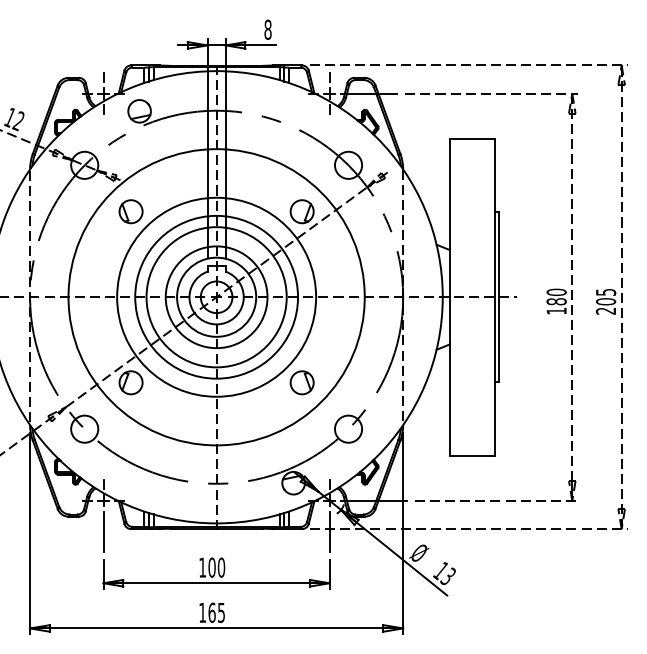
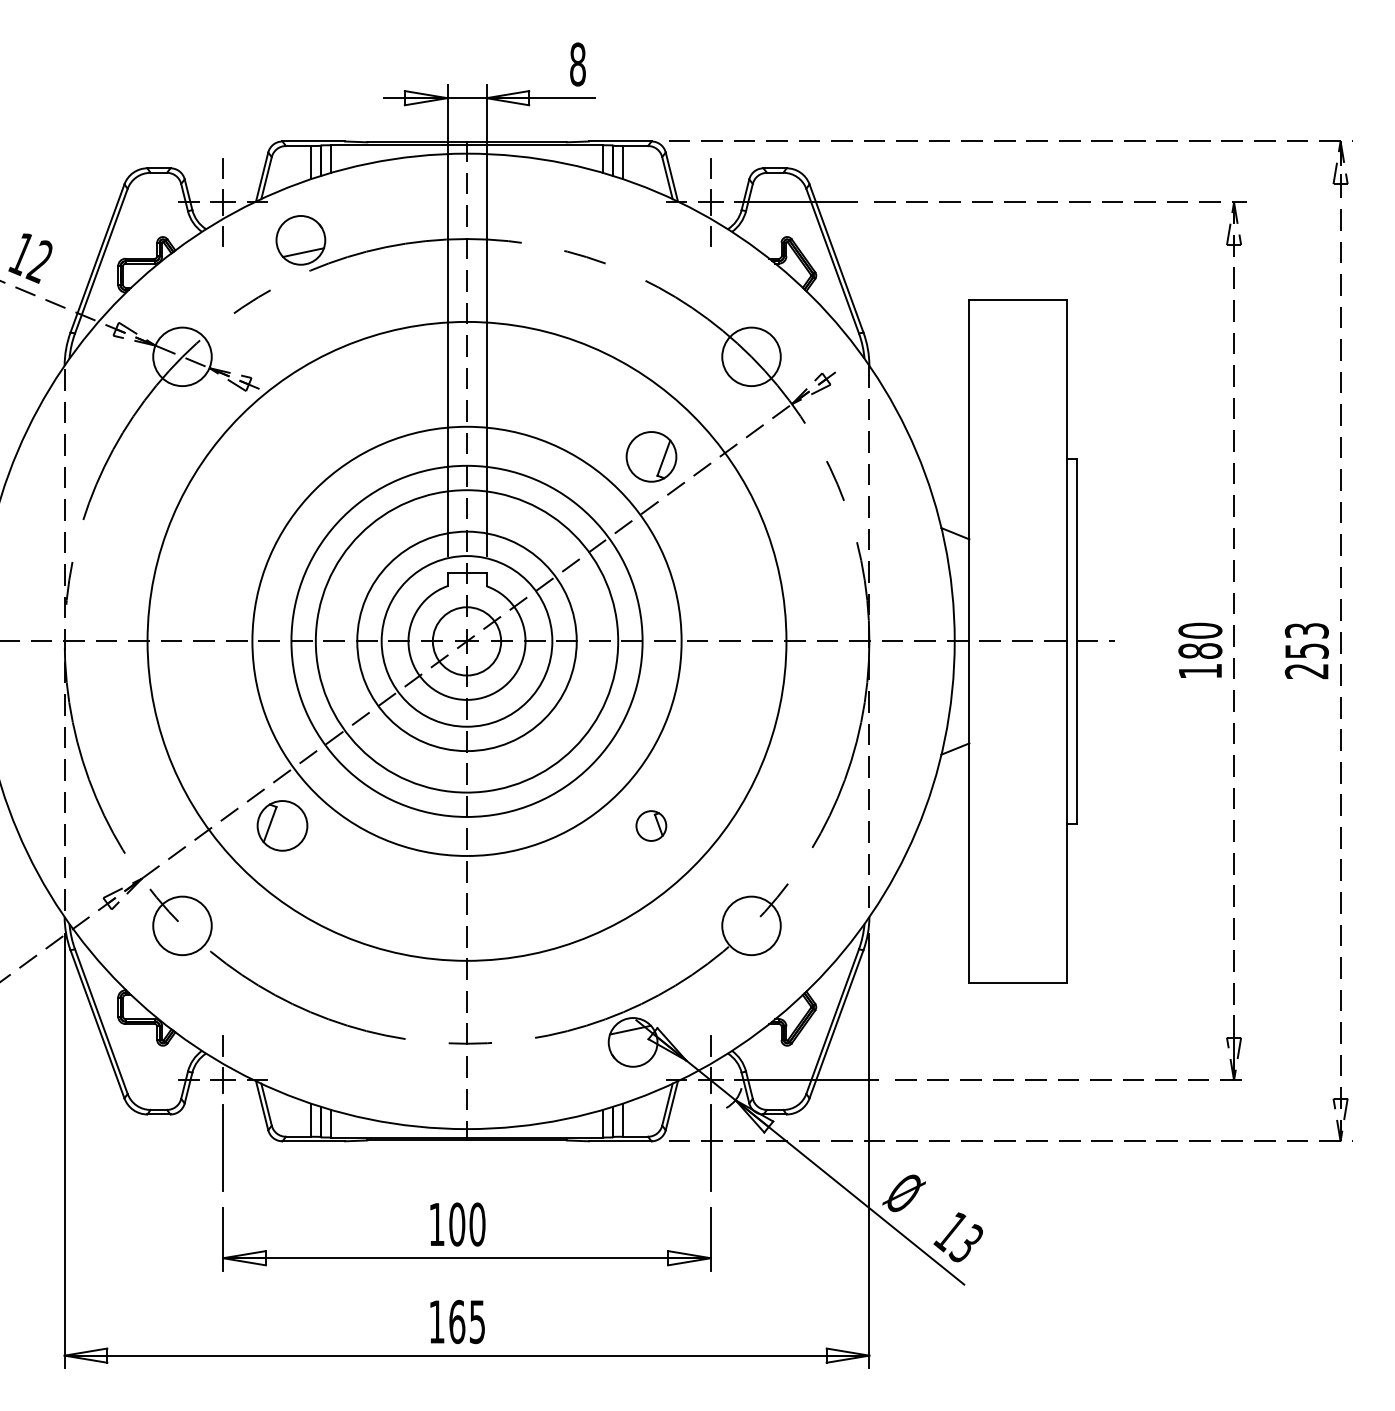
part: (130, 211) -> (281, 456), removed
text: (605, 296) -> (1305, 639), 205 -> 253
part: (301, 382) -> (650, 825), size x0.6

